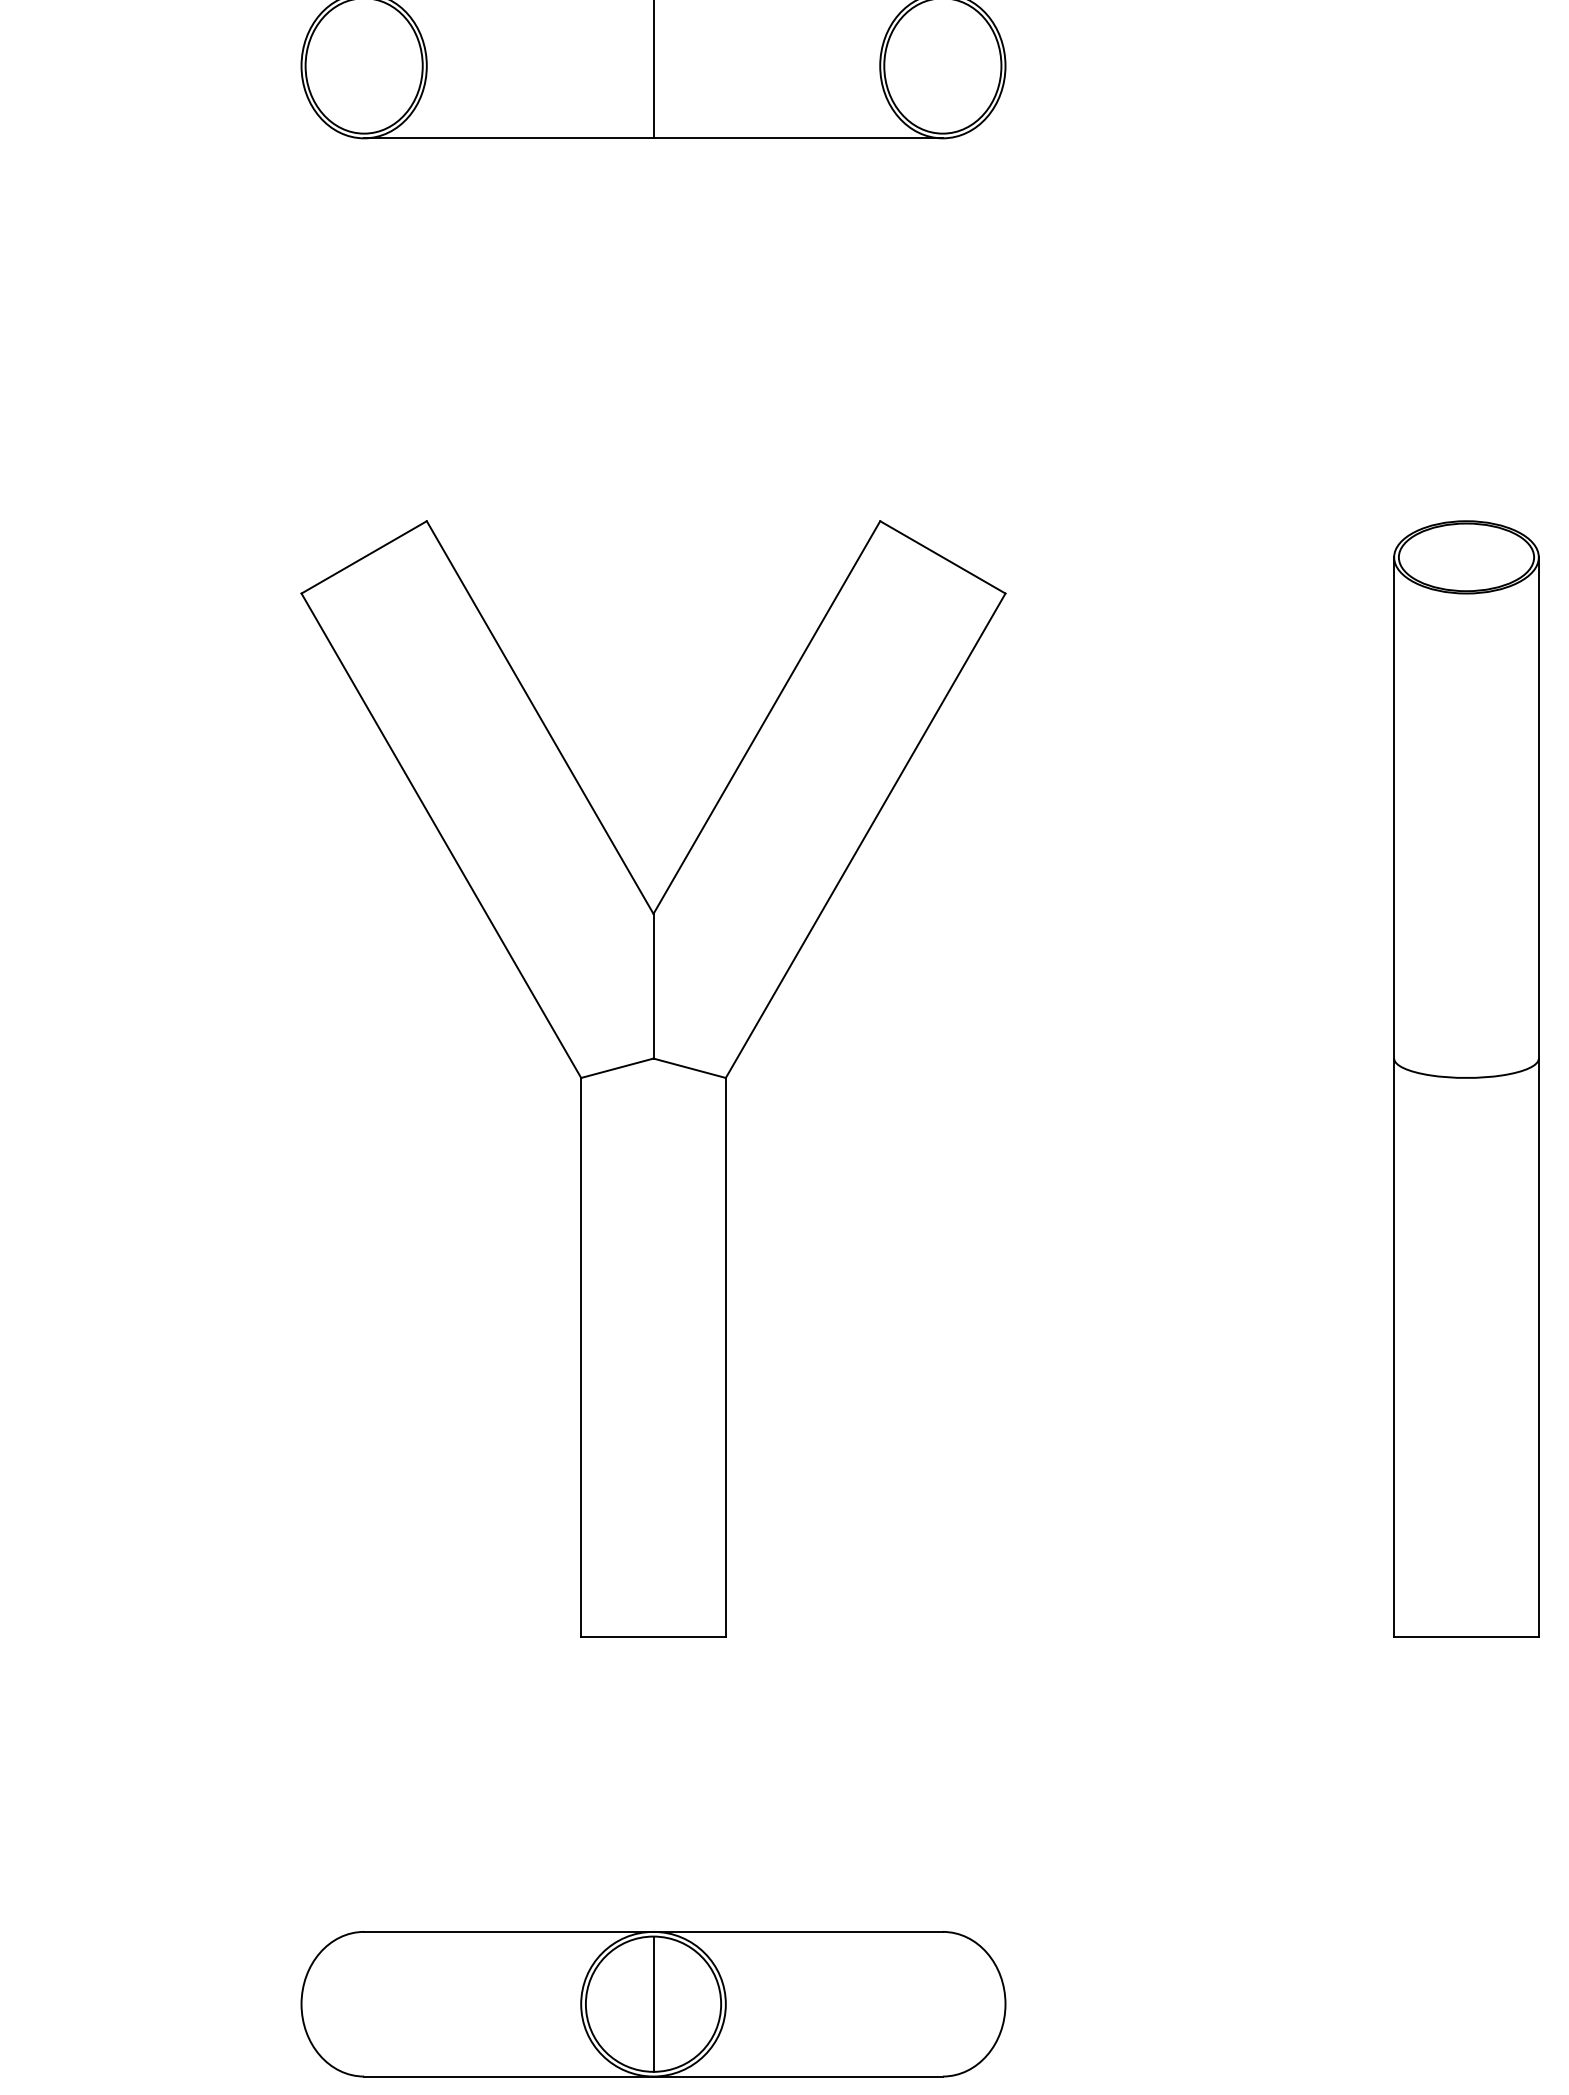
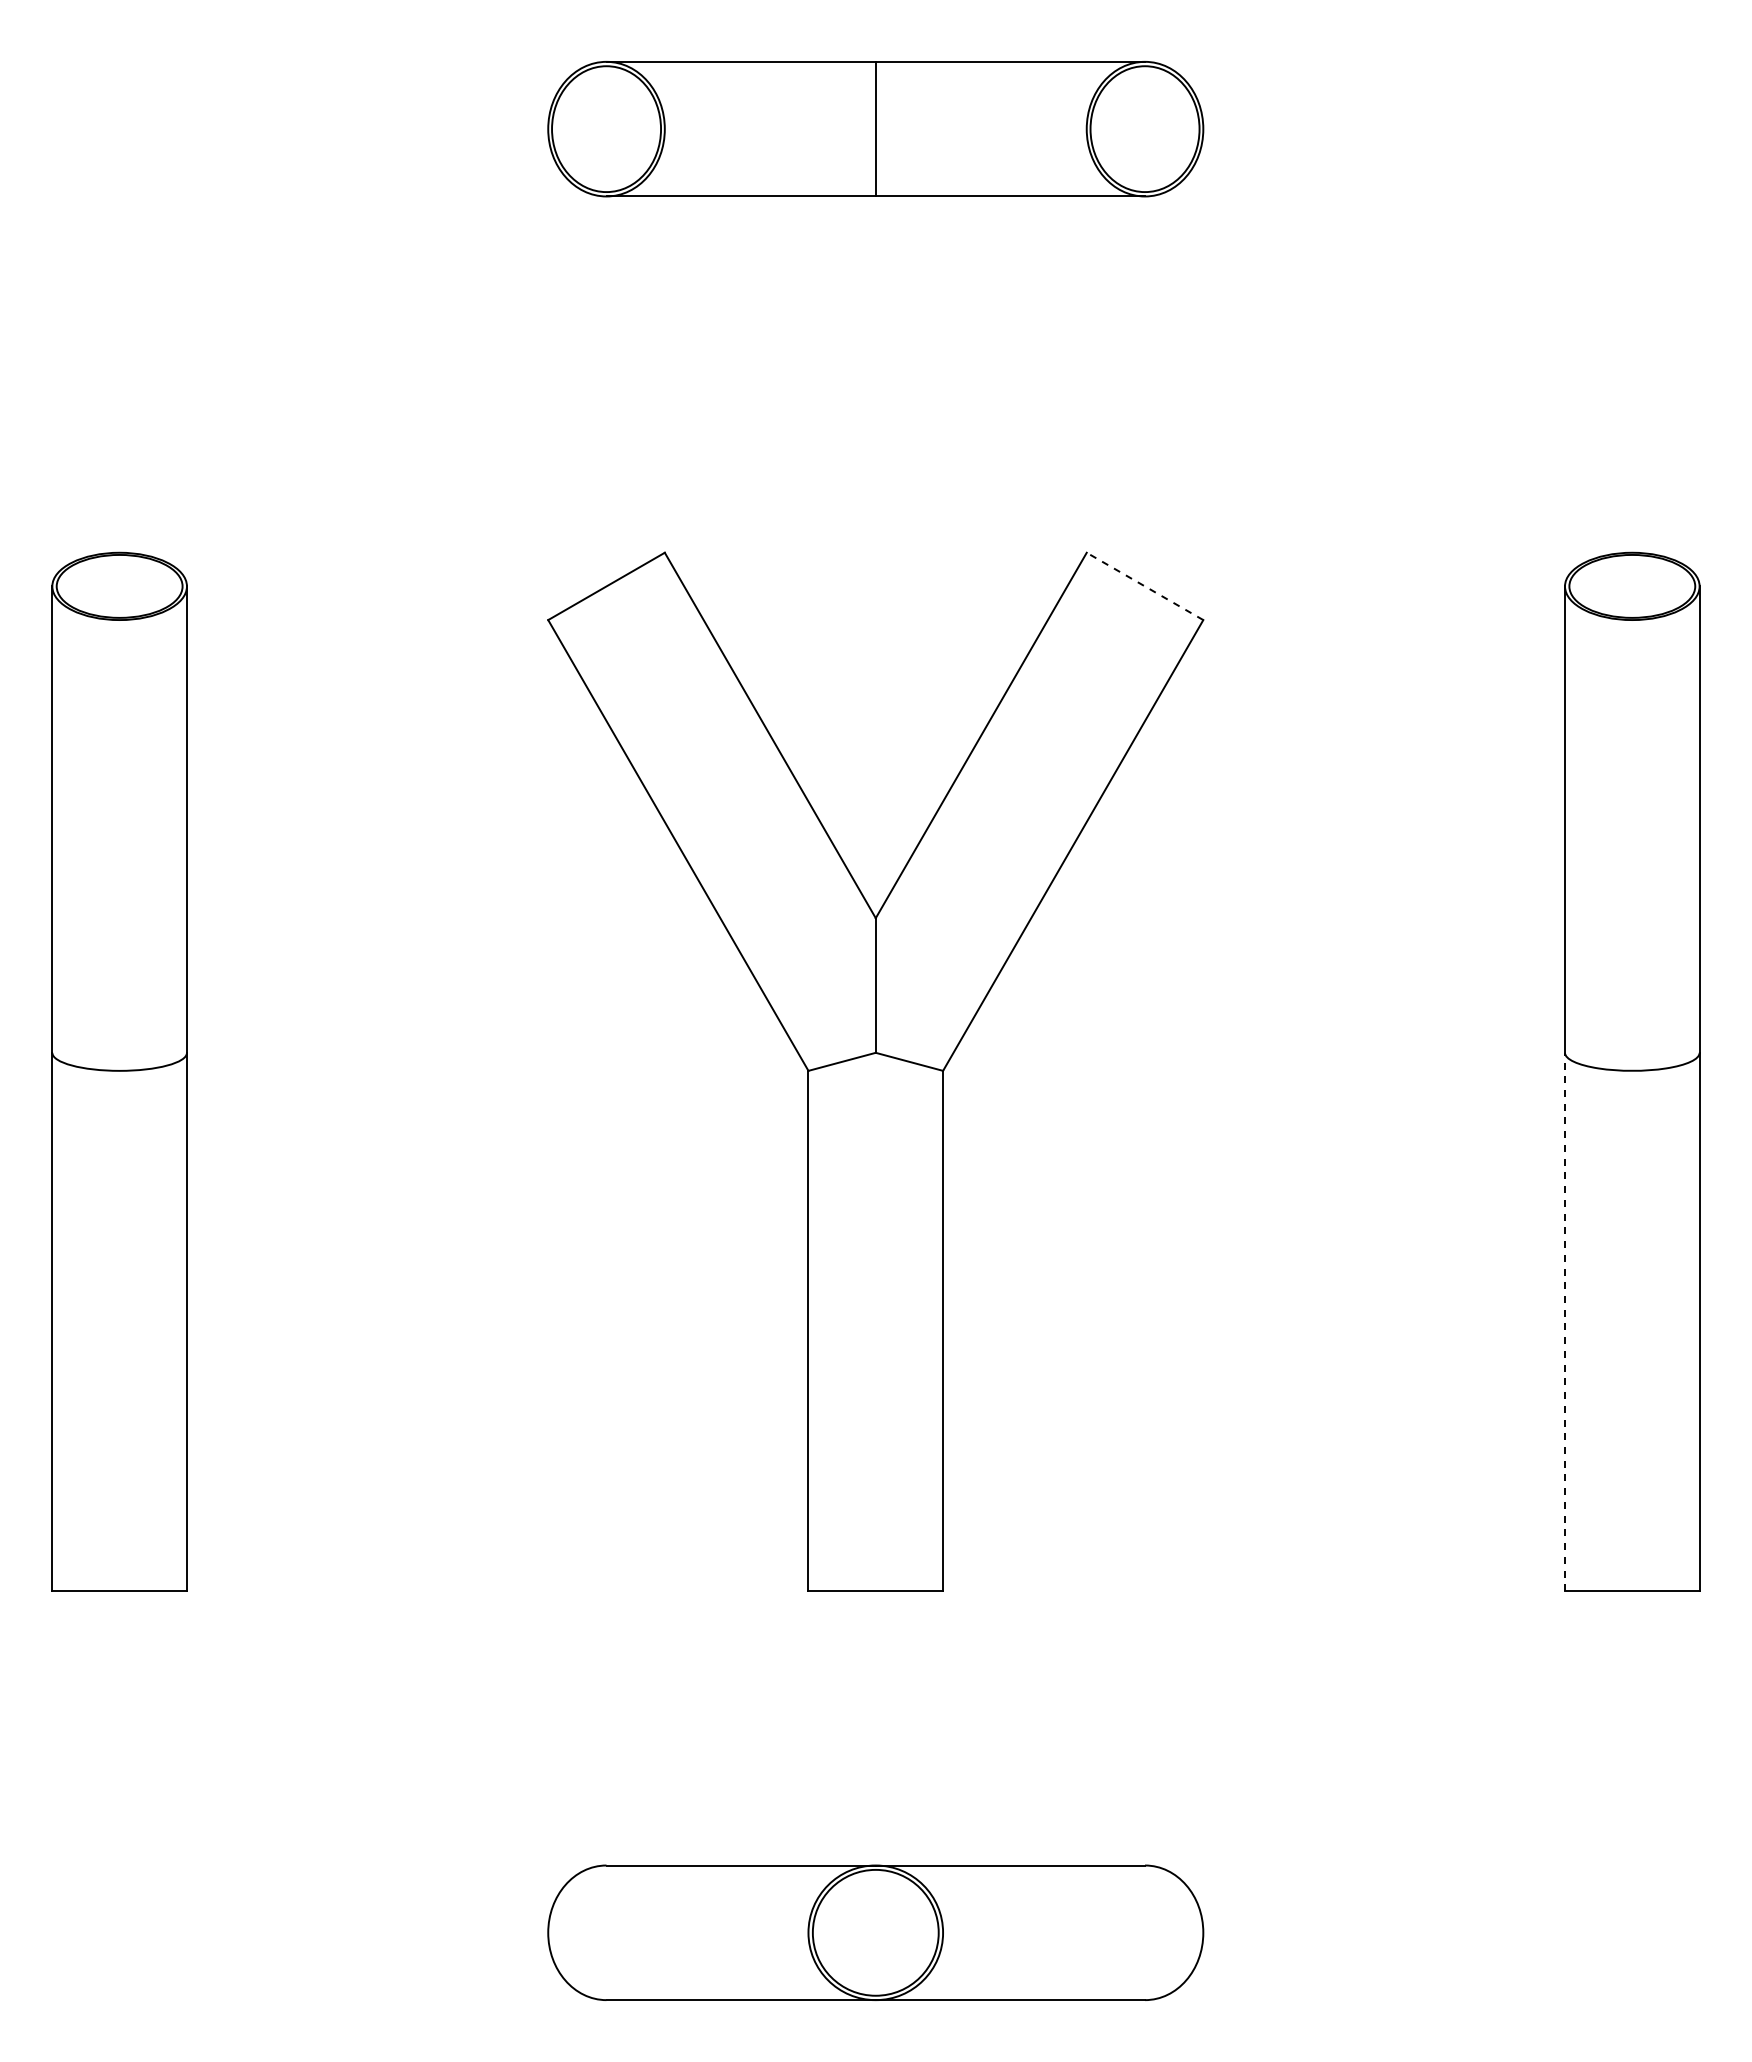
line: (942, 557) -> (1144, 586), solid -> dashed
line: (1394, 1347) -> (1565, 1321), solid -> dashed
line: (653, 2003) -> (875, 1932), removed

